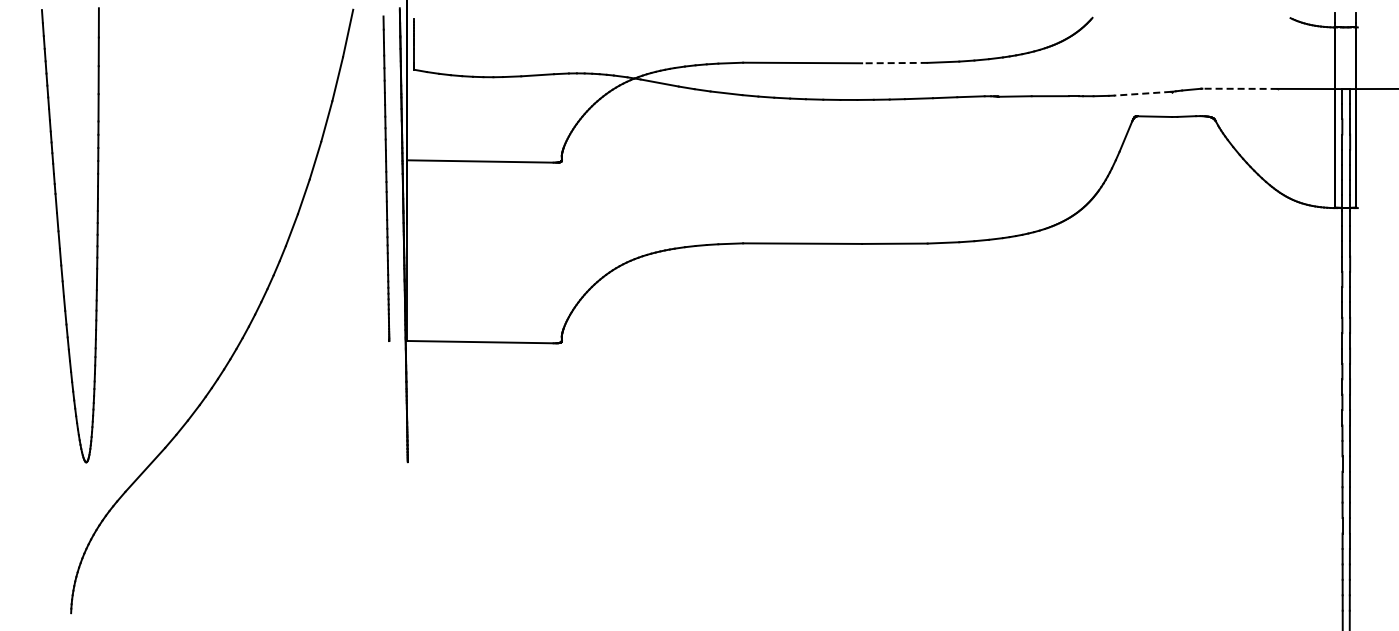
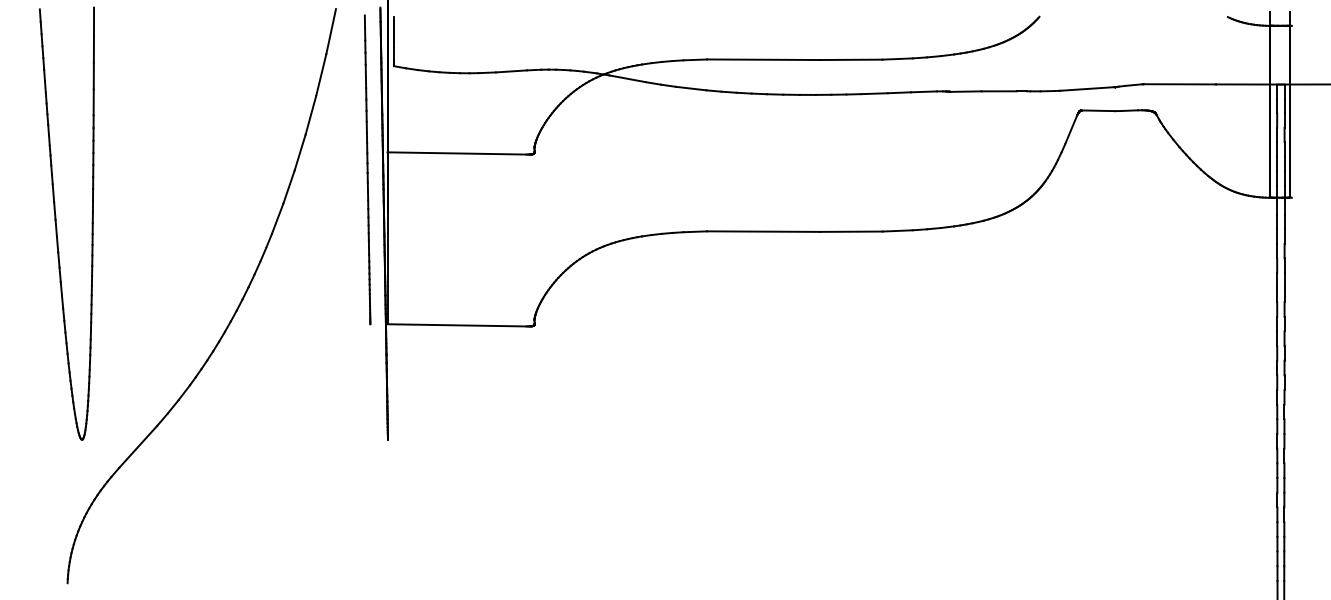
line: (894, 63) -> (851, 60), dashed -> solid
line: (1240, 88) -> (1180, 84), dashed -> solid
line: (1142, 93) -> (1087, 88), dashed -> solid

